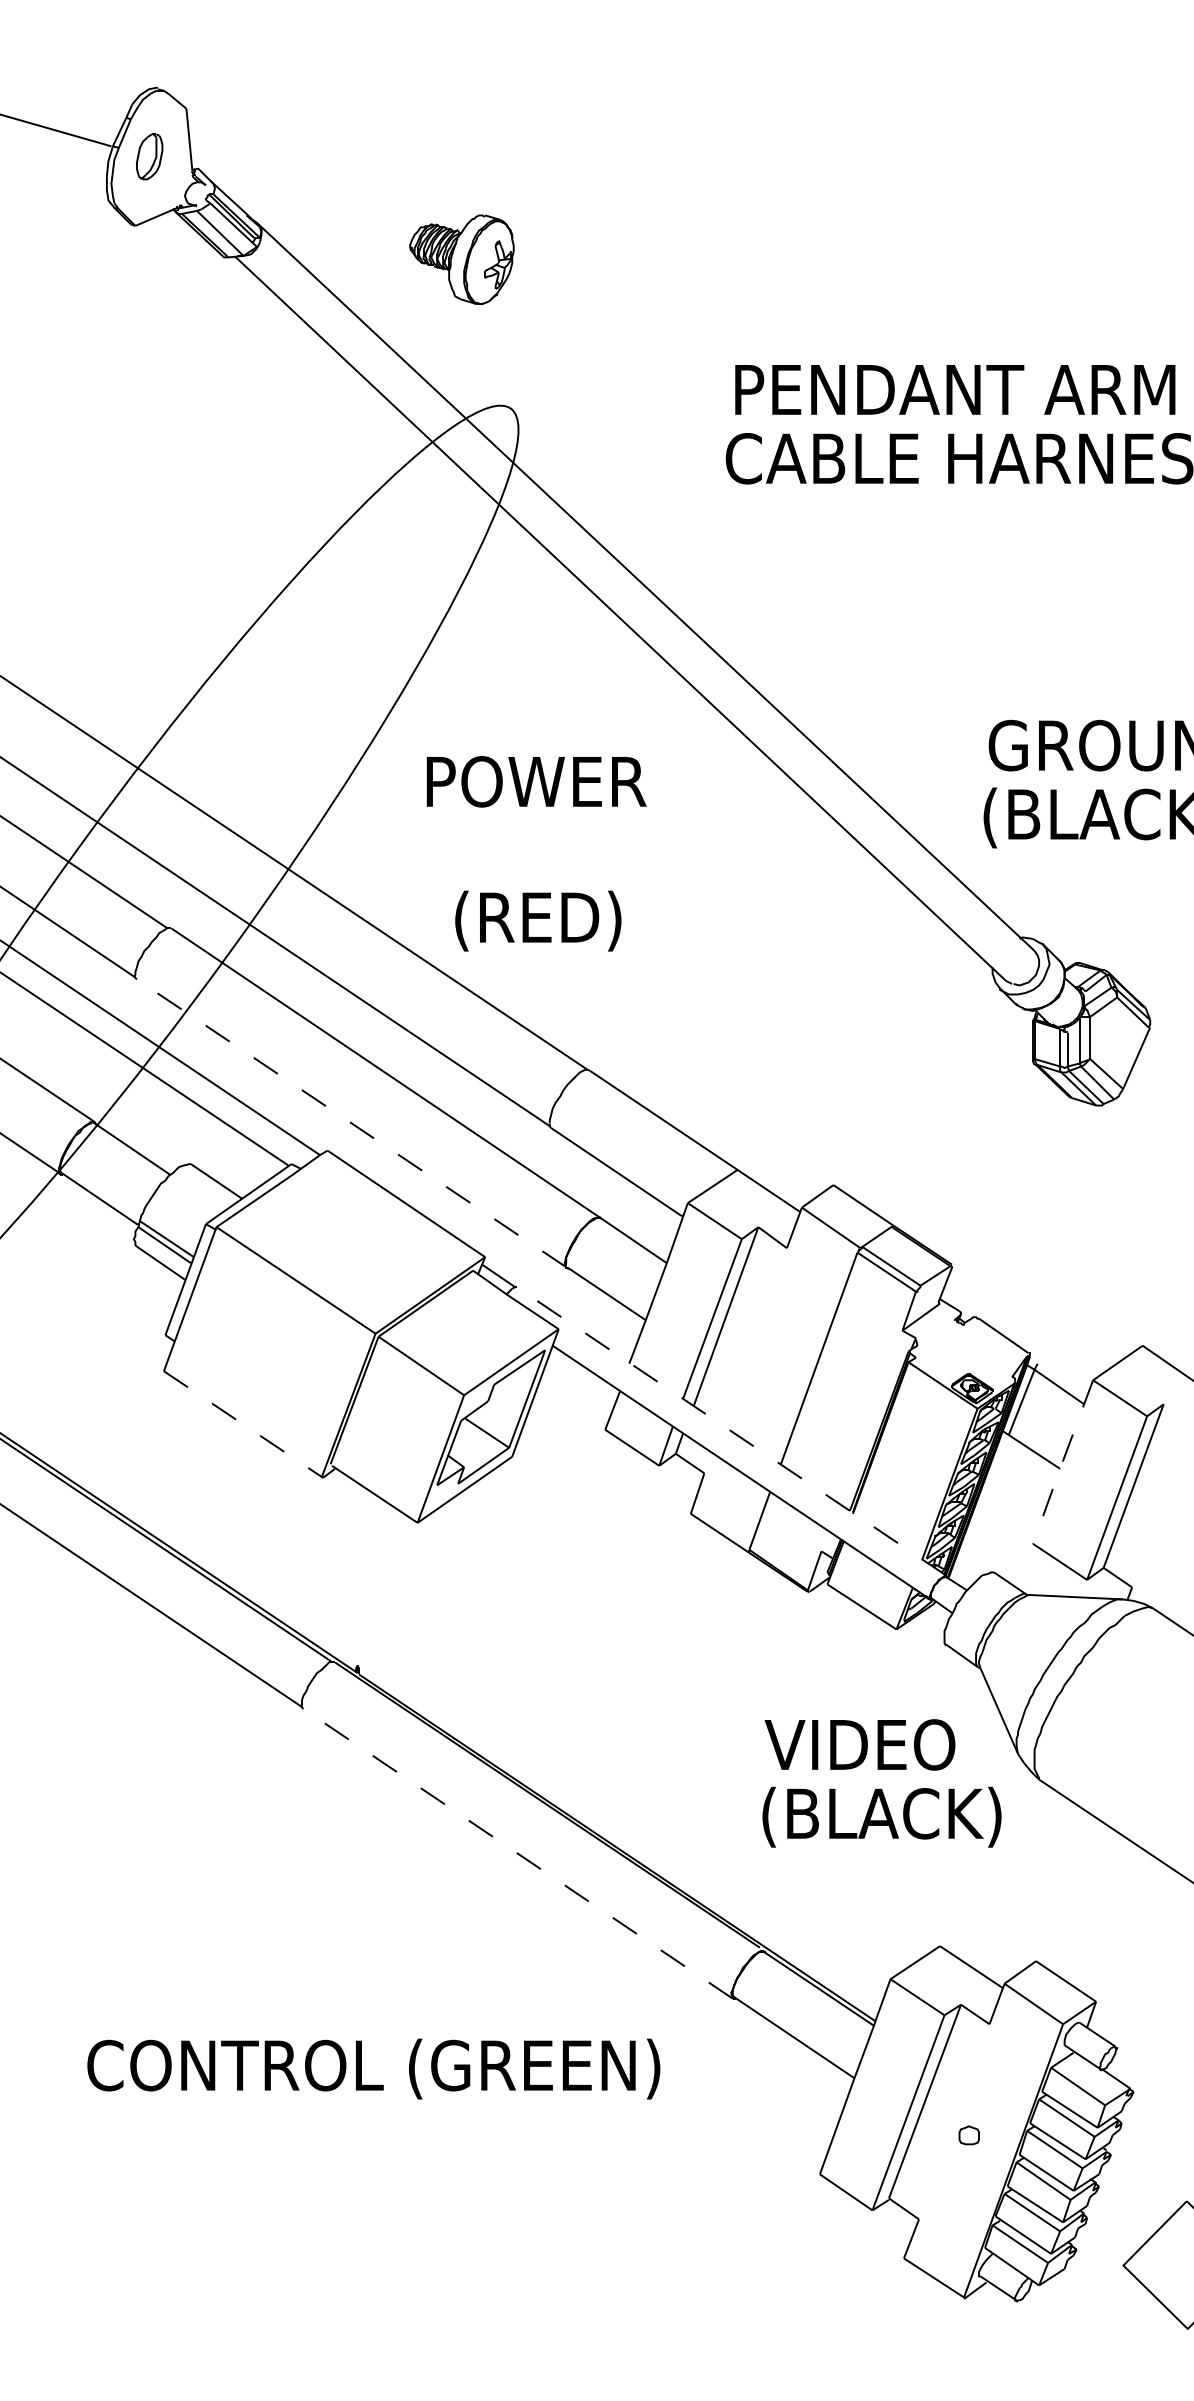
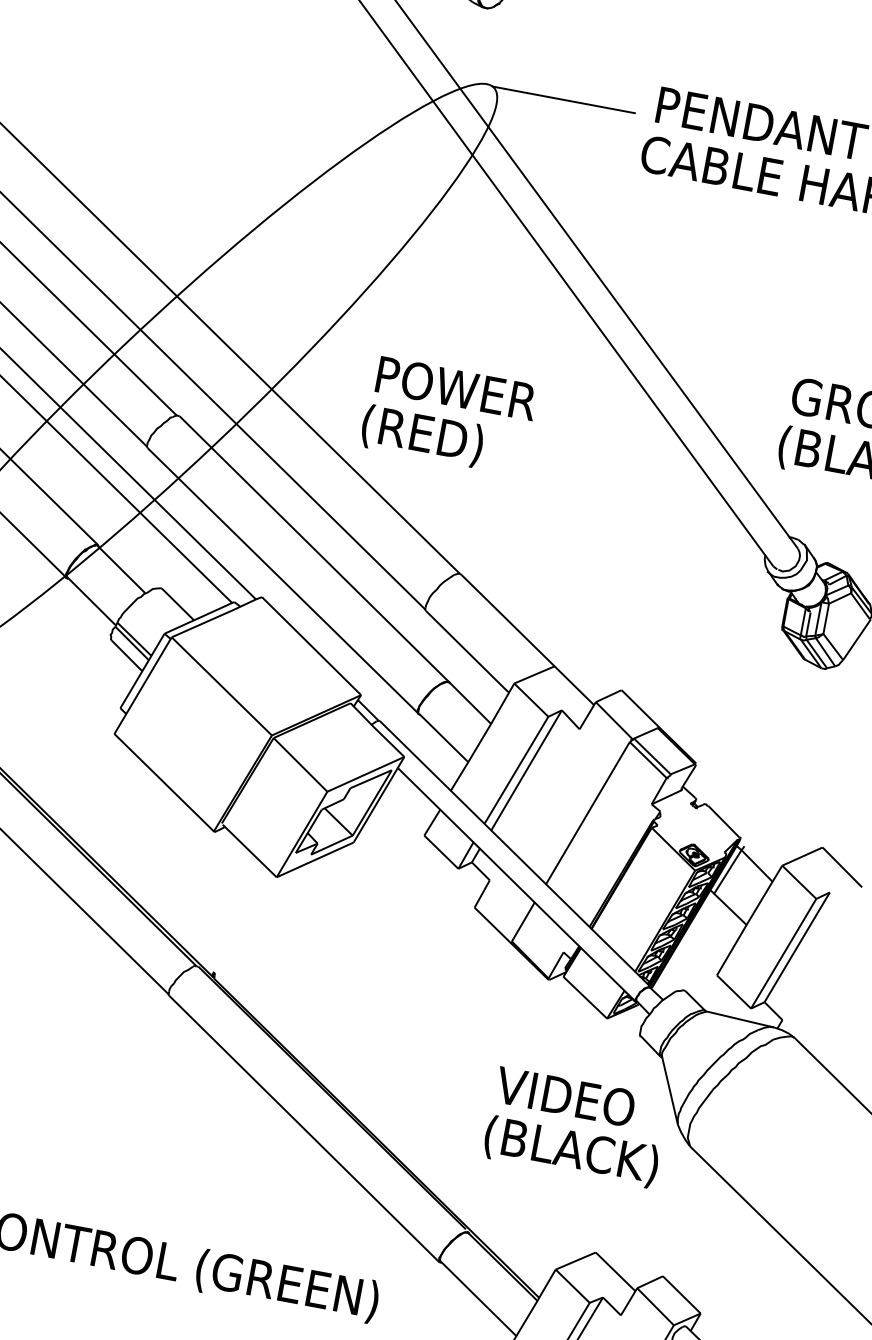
line: (607, 407) -> (563, 99), added
text: (536, 781) -> (456, 388), moved
text: (538, 920) -> (422, 435), moved
line: (352, 1123) -> (283, 581), dashed -> solid
line: (243, 1424) -> (164, 783), dashed -> solid
line: (731, 1431) -> (515, 853), dashed -> solid
line: (1062, 1462) -> (749, 920), dashed -> solid
line: (518, 1853) -> (304, 1128), dashed -> solid

